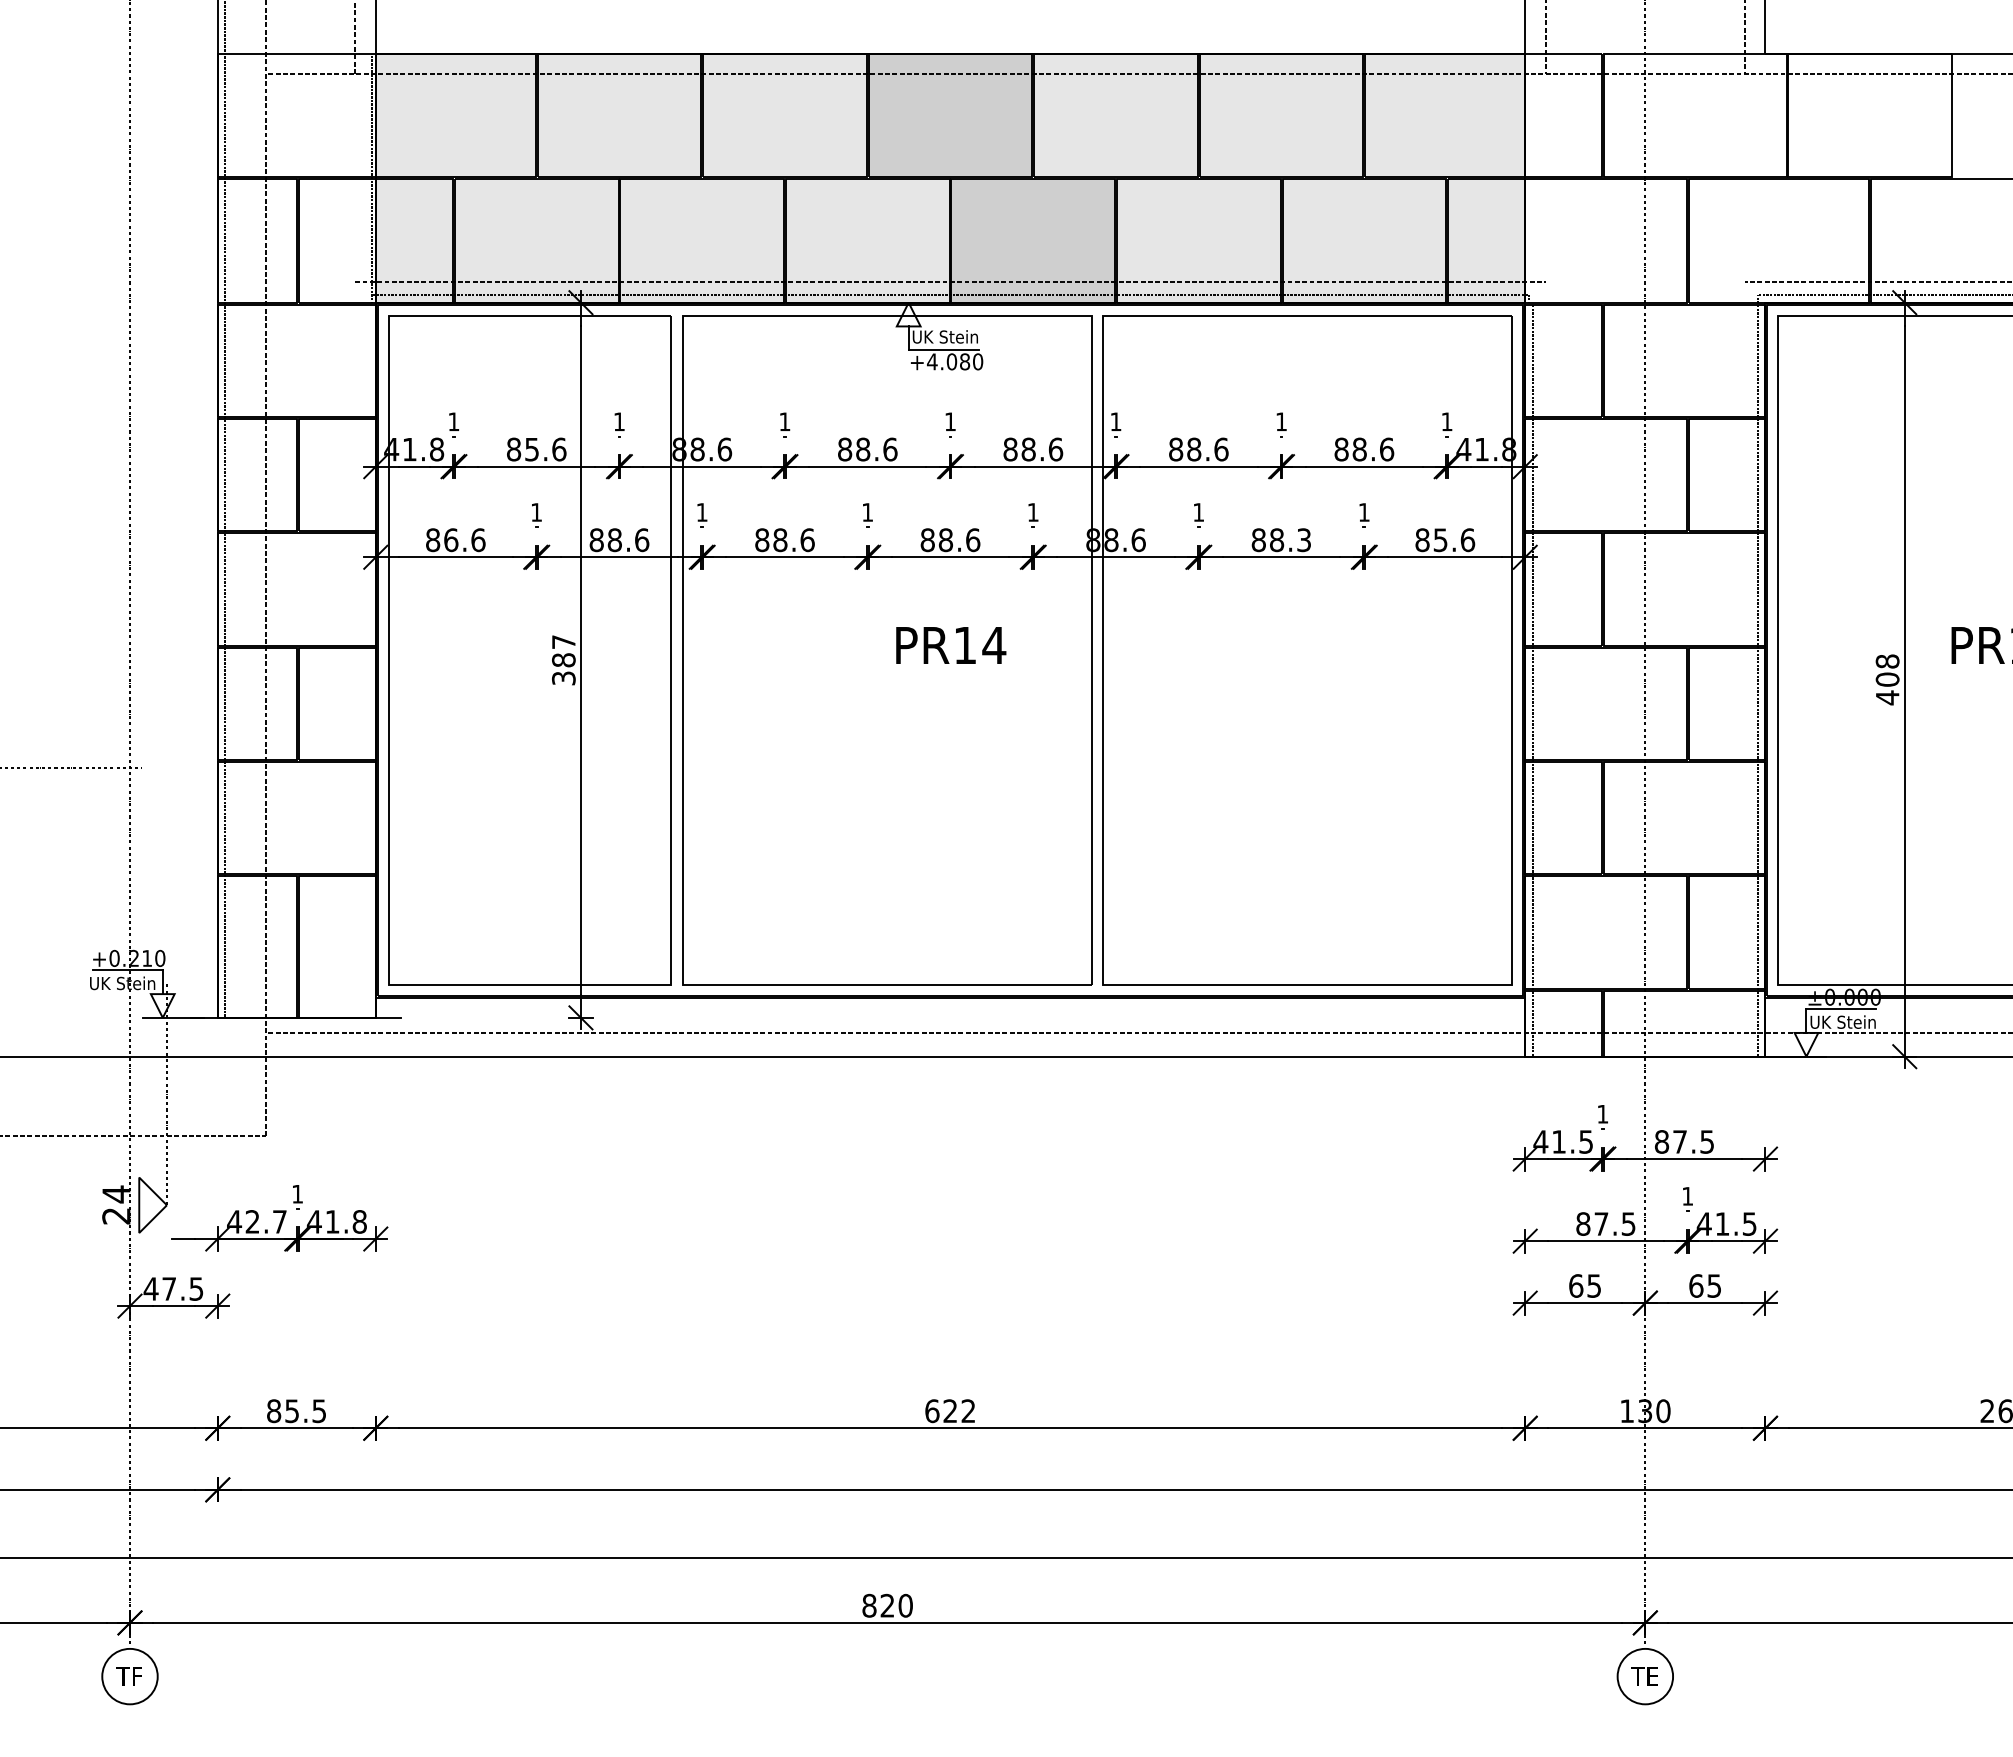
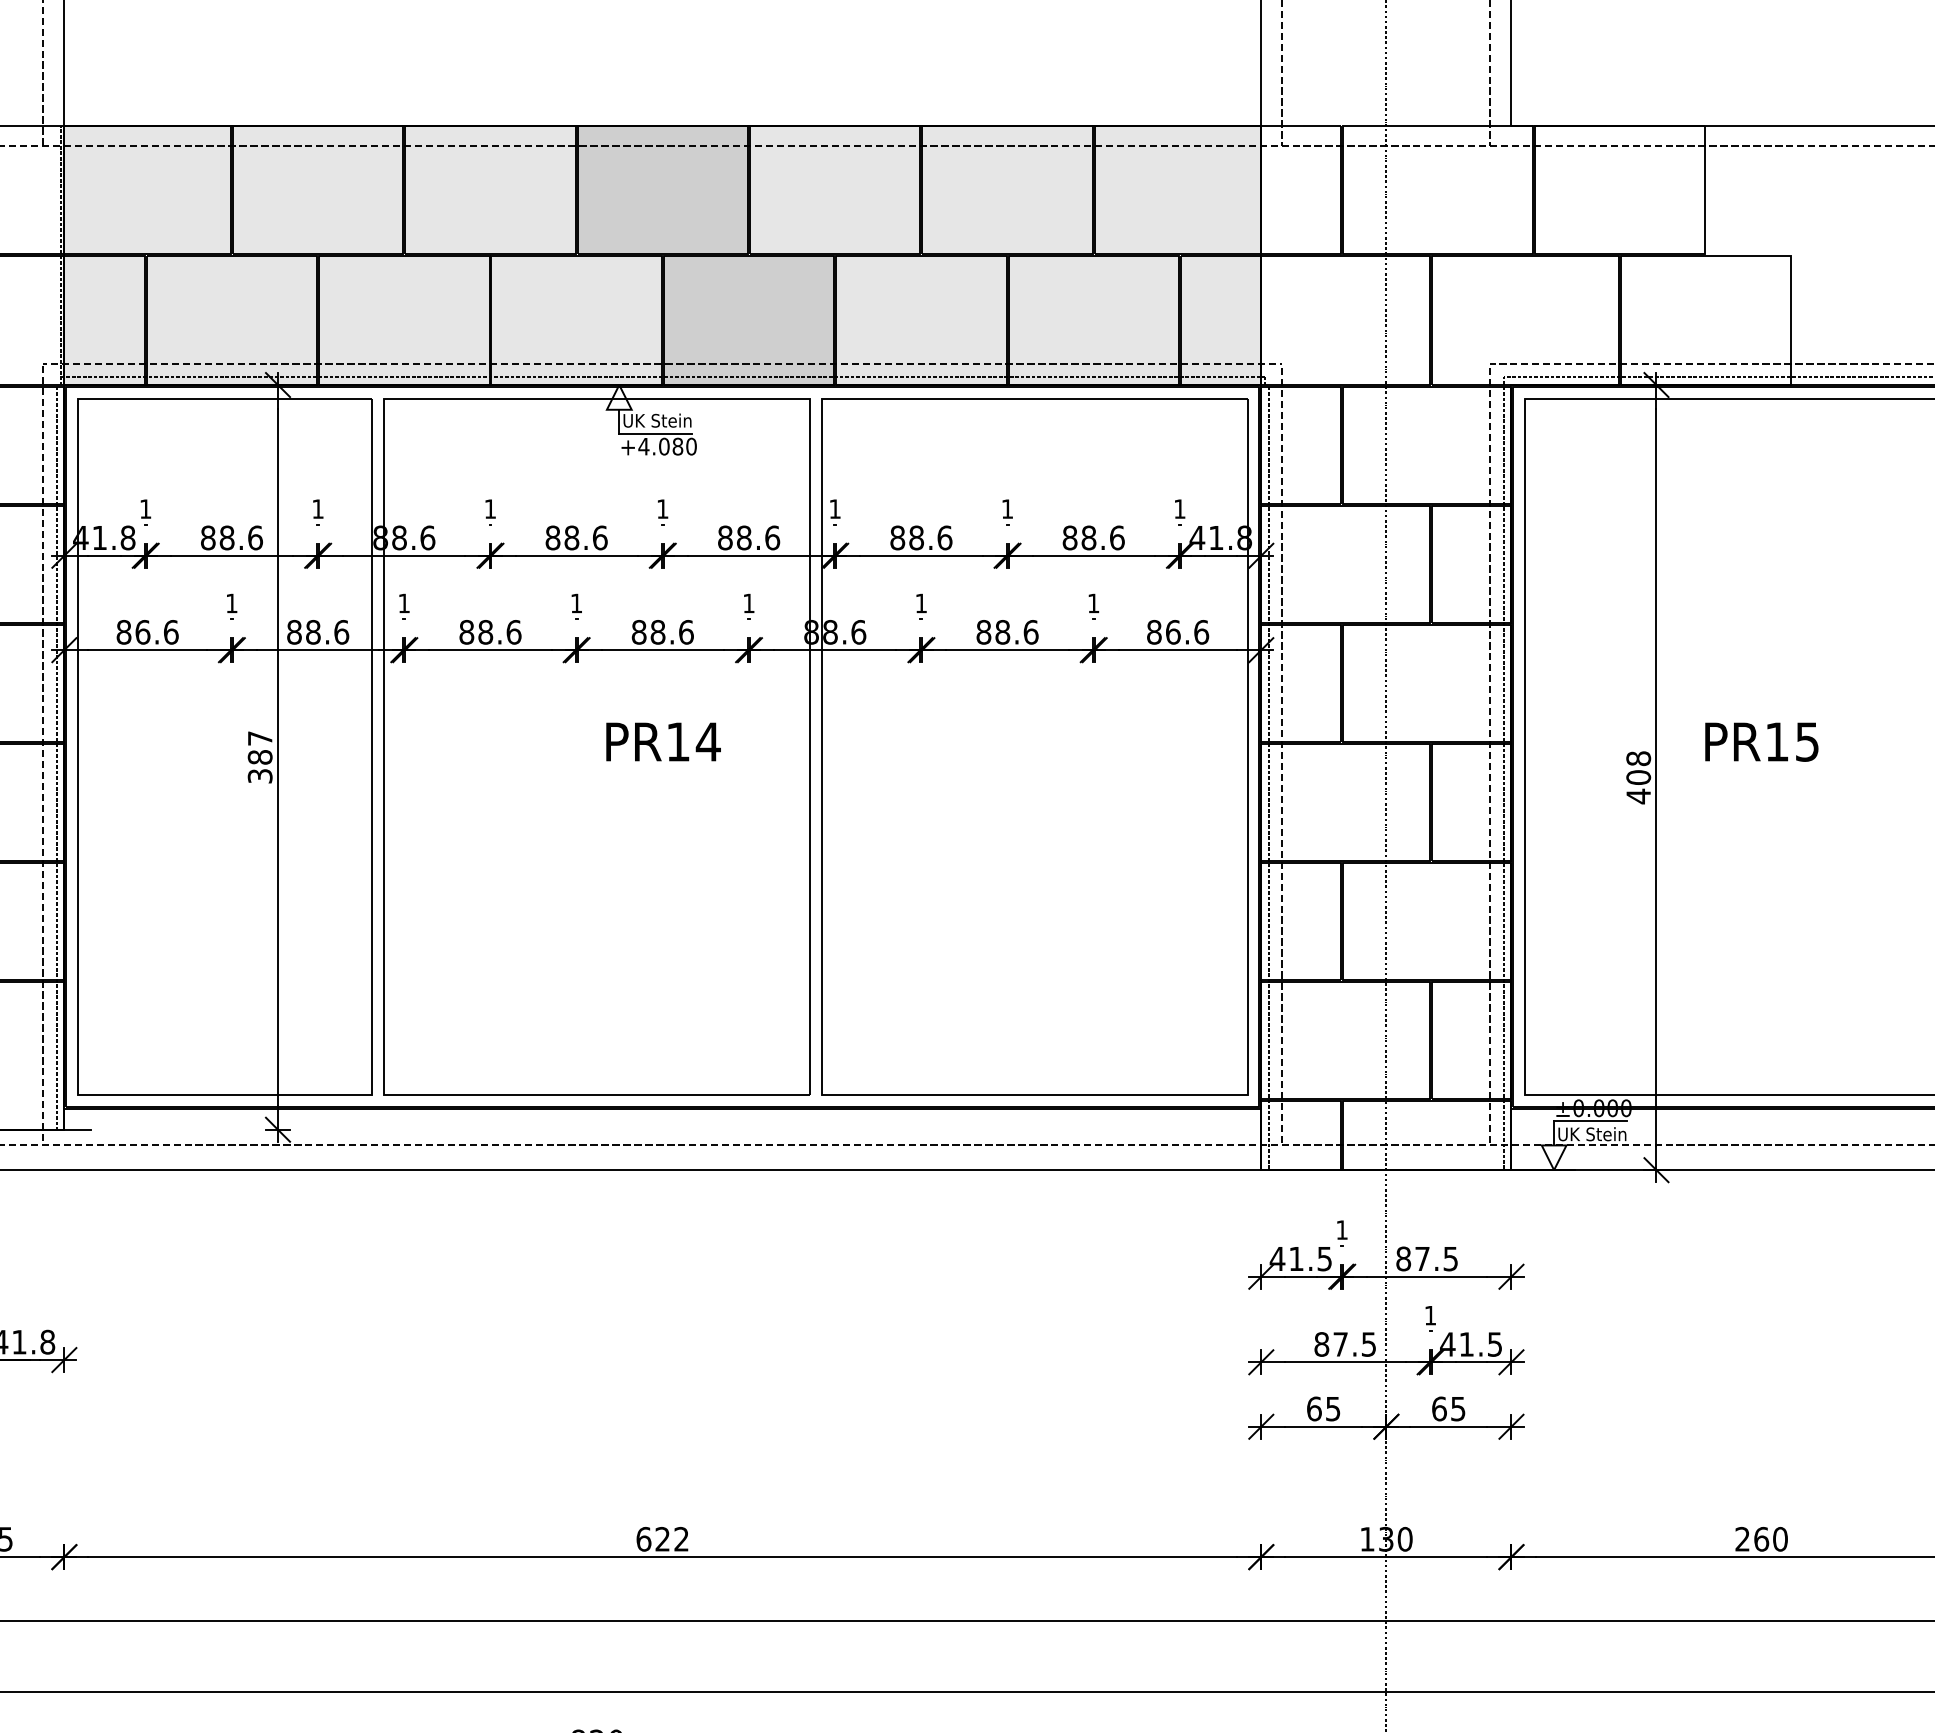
text: (532, 449) -> (227, 537), 85.6 -> 88.6
text: (1304, 540) -> (1031, 632), 88.3 -> 88.6
text: (1440, 540) -> (1173, 632), 85.6 -> 86.6
line: (355, 657) -> (43, 754), added
line: (1545, 657) -> (1282, 754), added
line: (1745, 657) -> (1490, 754), added
line: (368, 660) -> (56, 757), added

